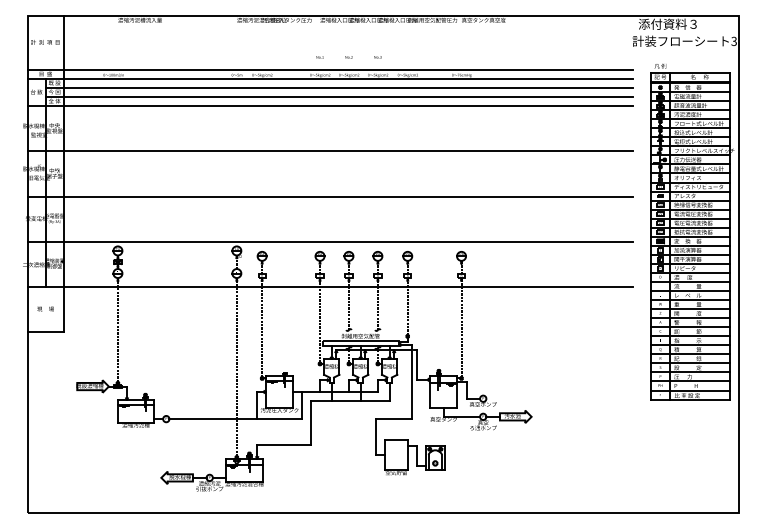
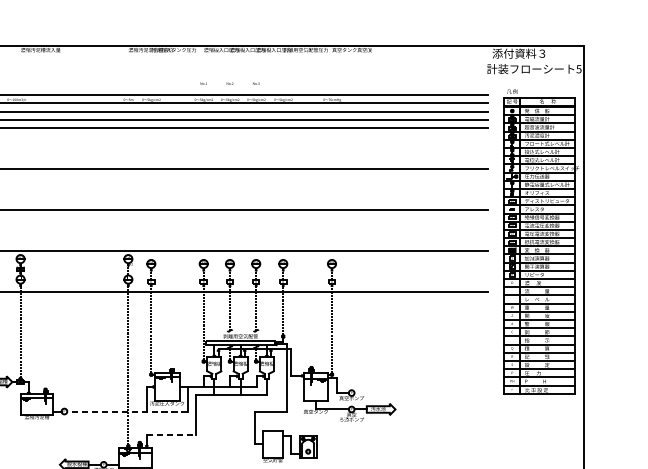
text: (733, 40) -> (578, 68), 3 -> 5
line: (235, 419) -> (127, 411), solid -> dashed
line: (284, 445) -> (171, 435), solid -> dashed

